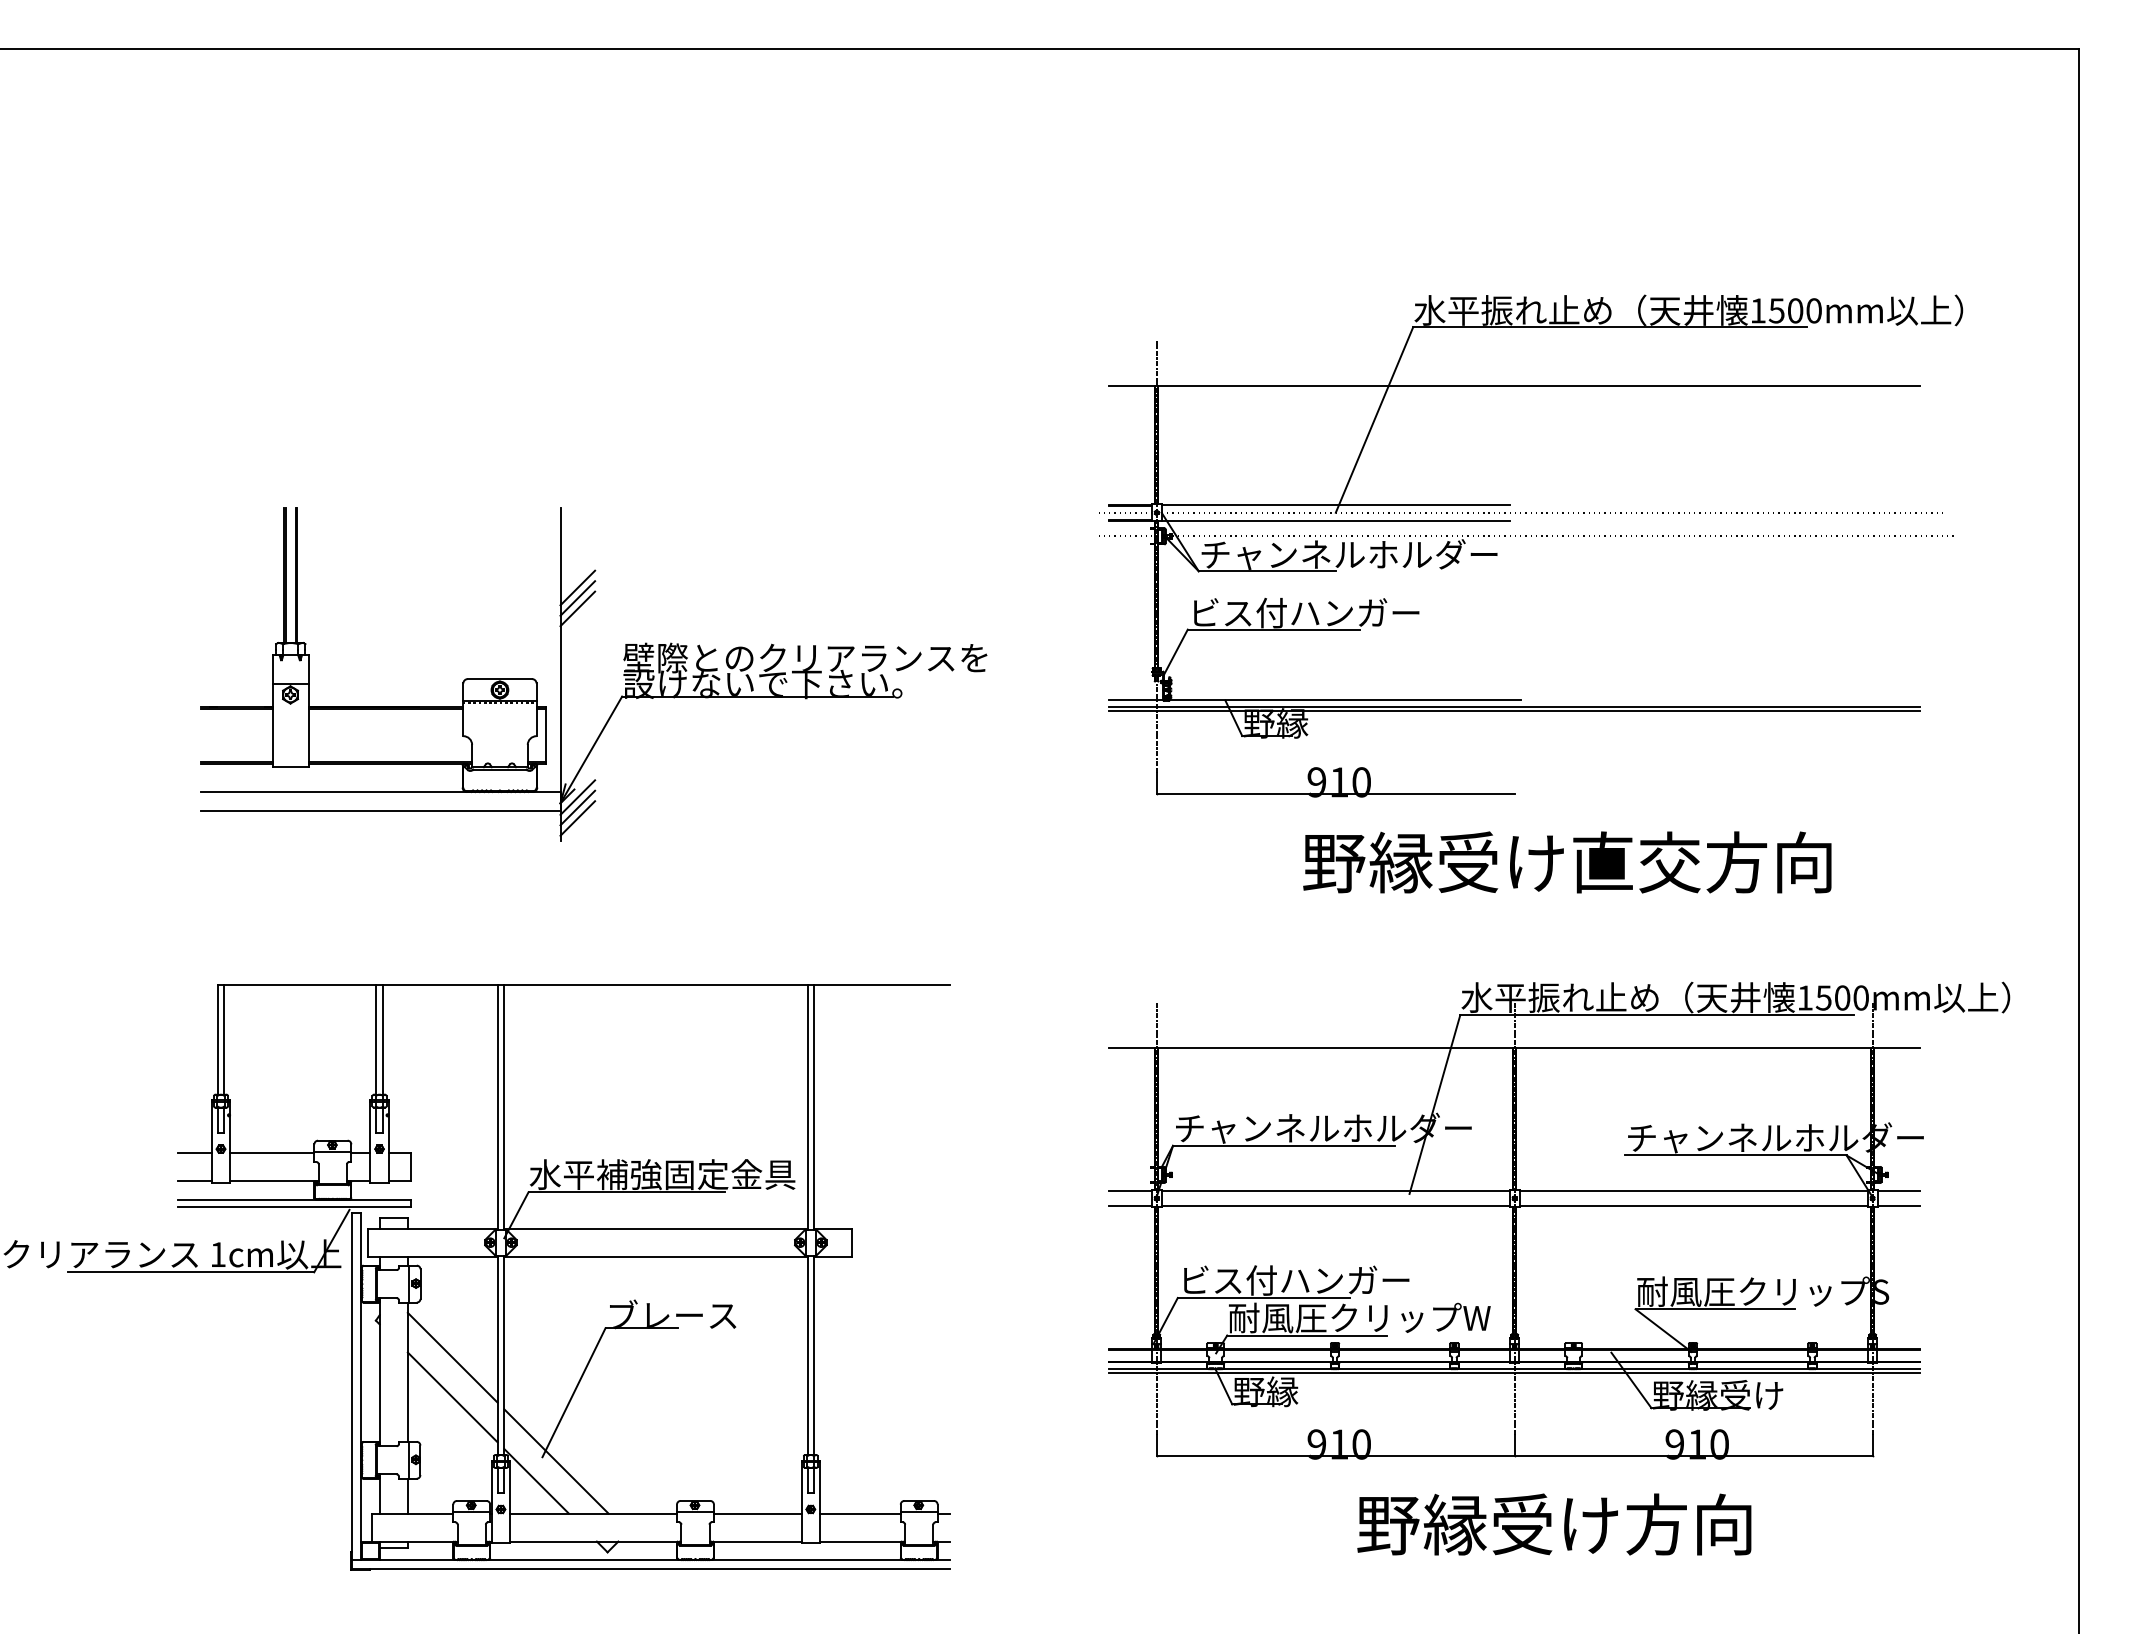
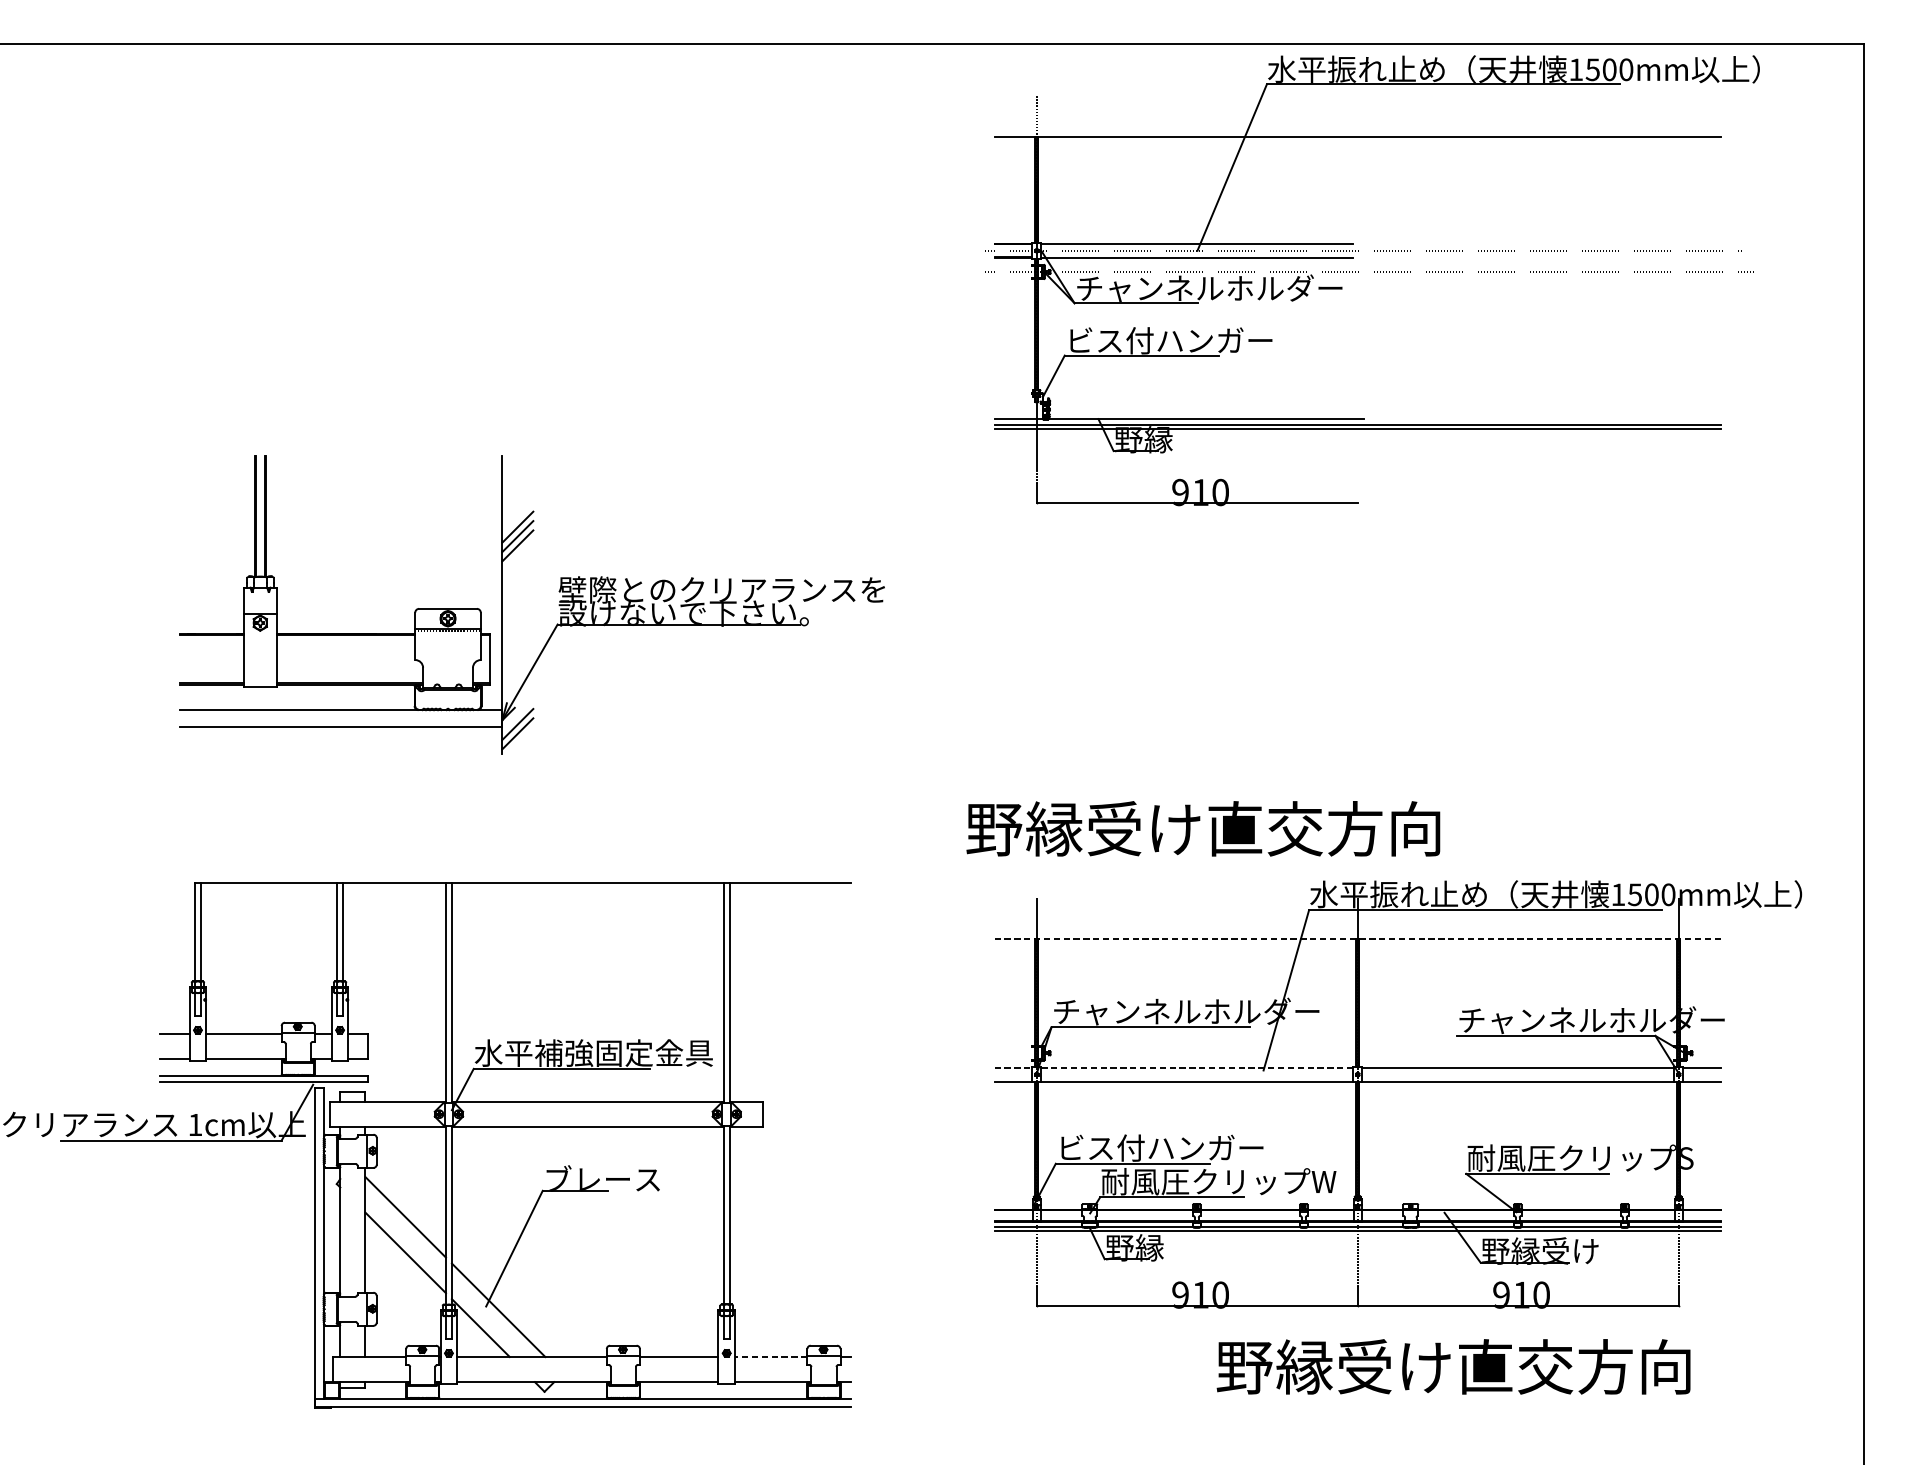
part: (1531, 536) -> (1372, 272), moved
line: (577, 797) -> (517, 715), removed
text: (1567, 862) -> (1203, 828), moved
line: (1515, 1047) -> (1358, 939), solid -> dashed
line: (1131, 1190) -> (1014, 1067), solid -> dashed
line: (1336, 1190) -> (1198, 1067), solid -> dashed
line: (859, 1513) -> (770, 1356), solid -> dashed
text: (1755, 1524) -> (1573, 1366), 野縁受け方向 -> 野縁受け直交方向

